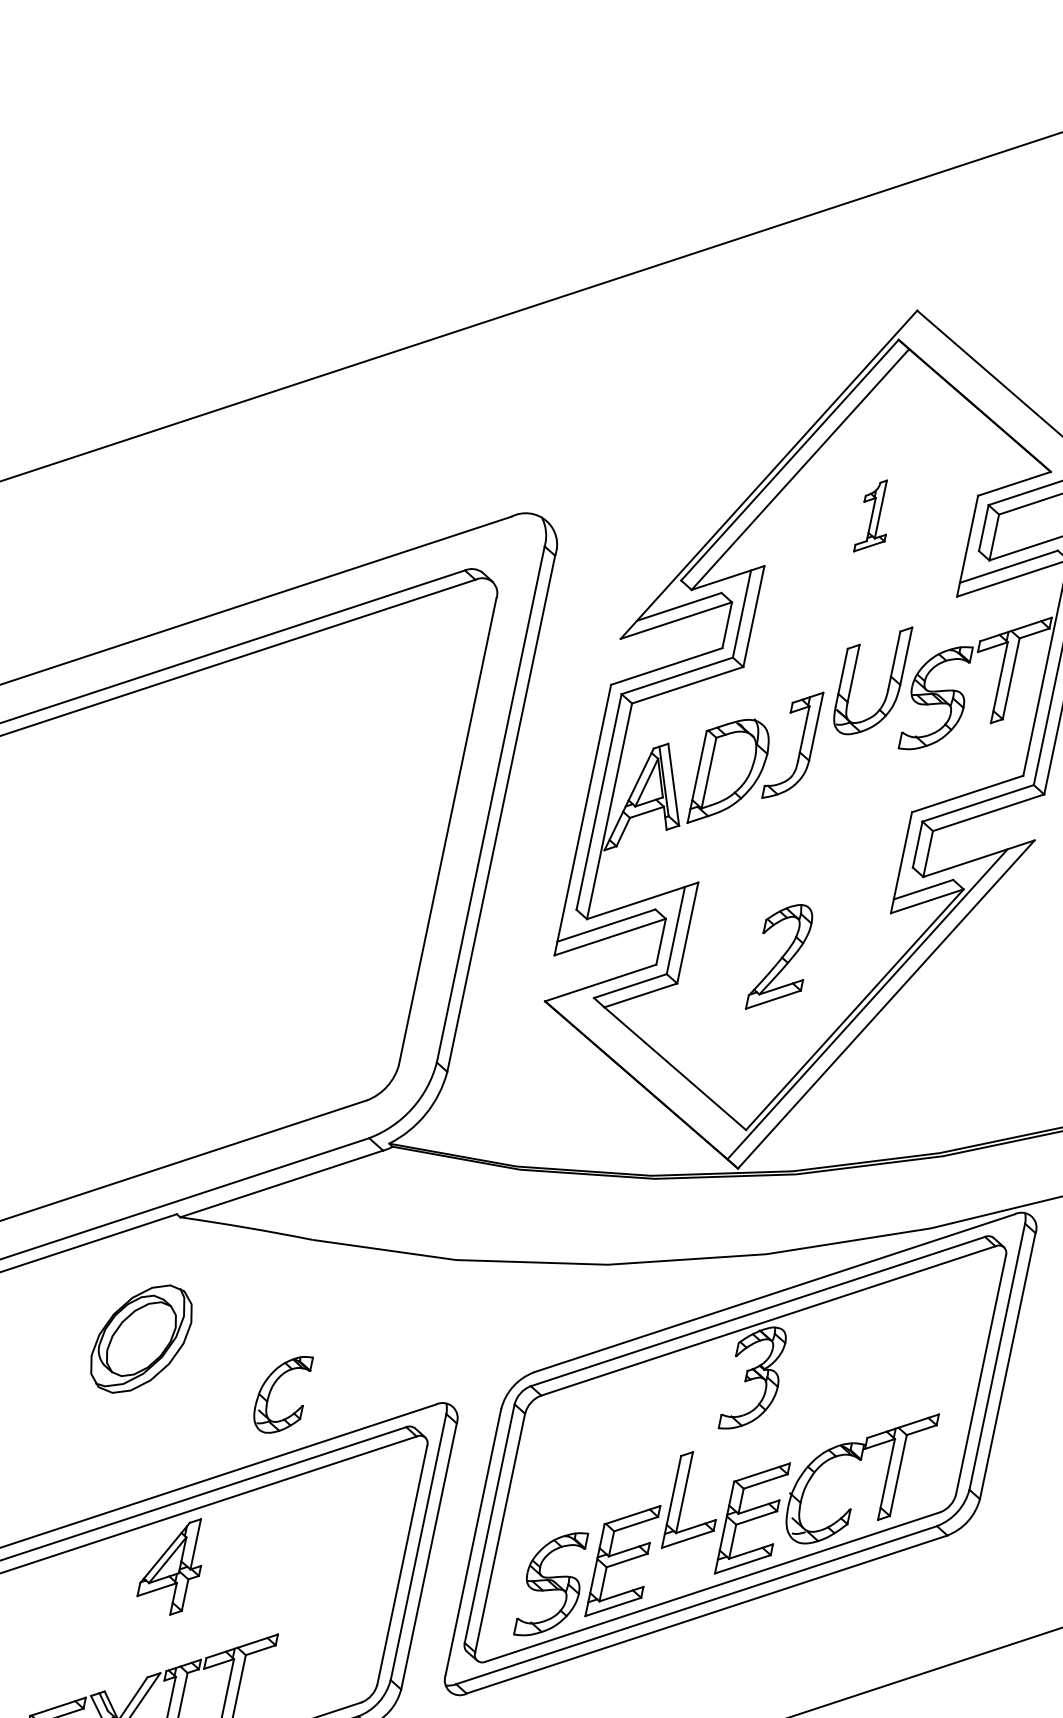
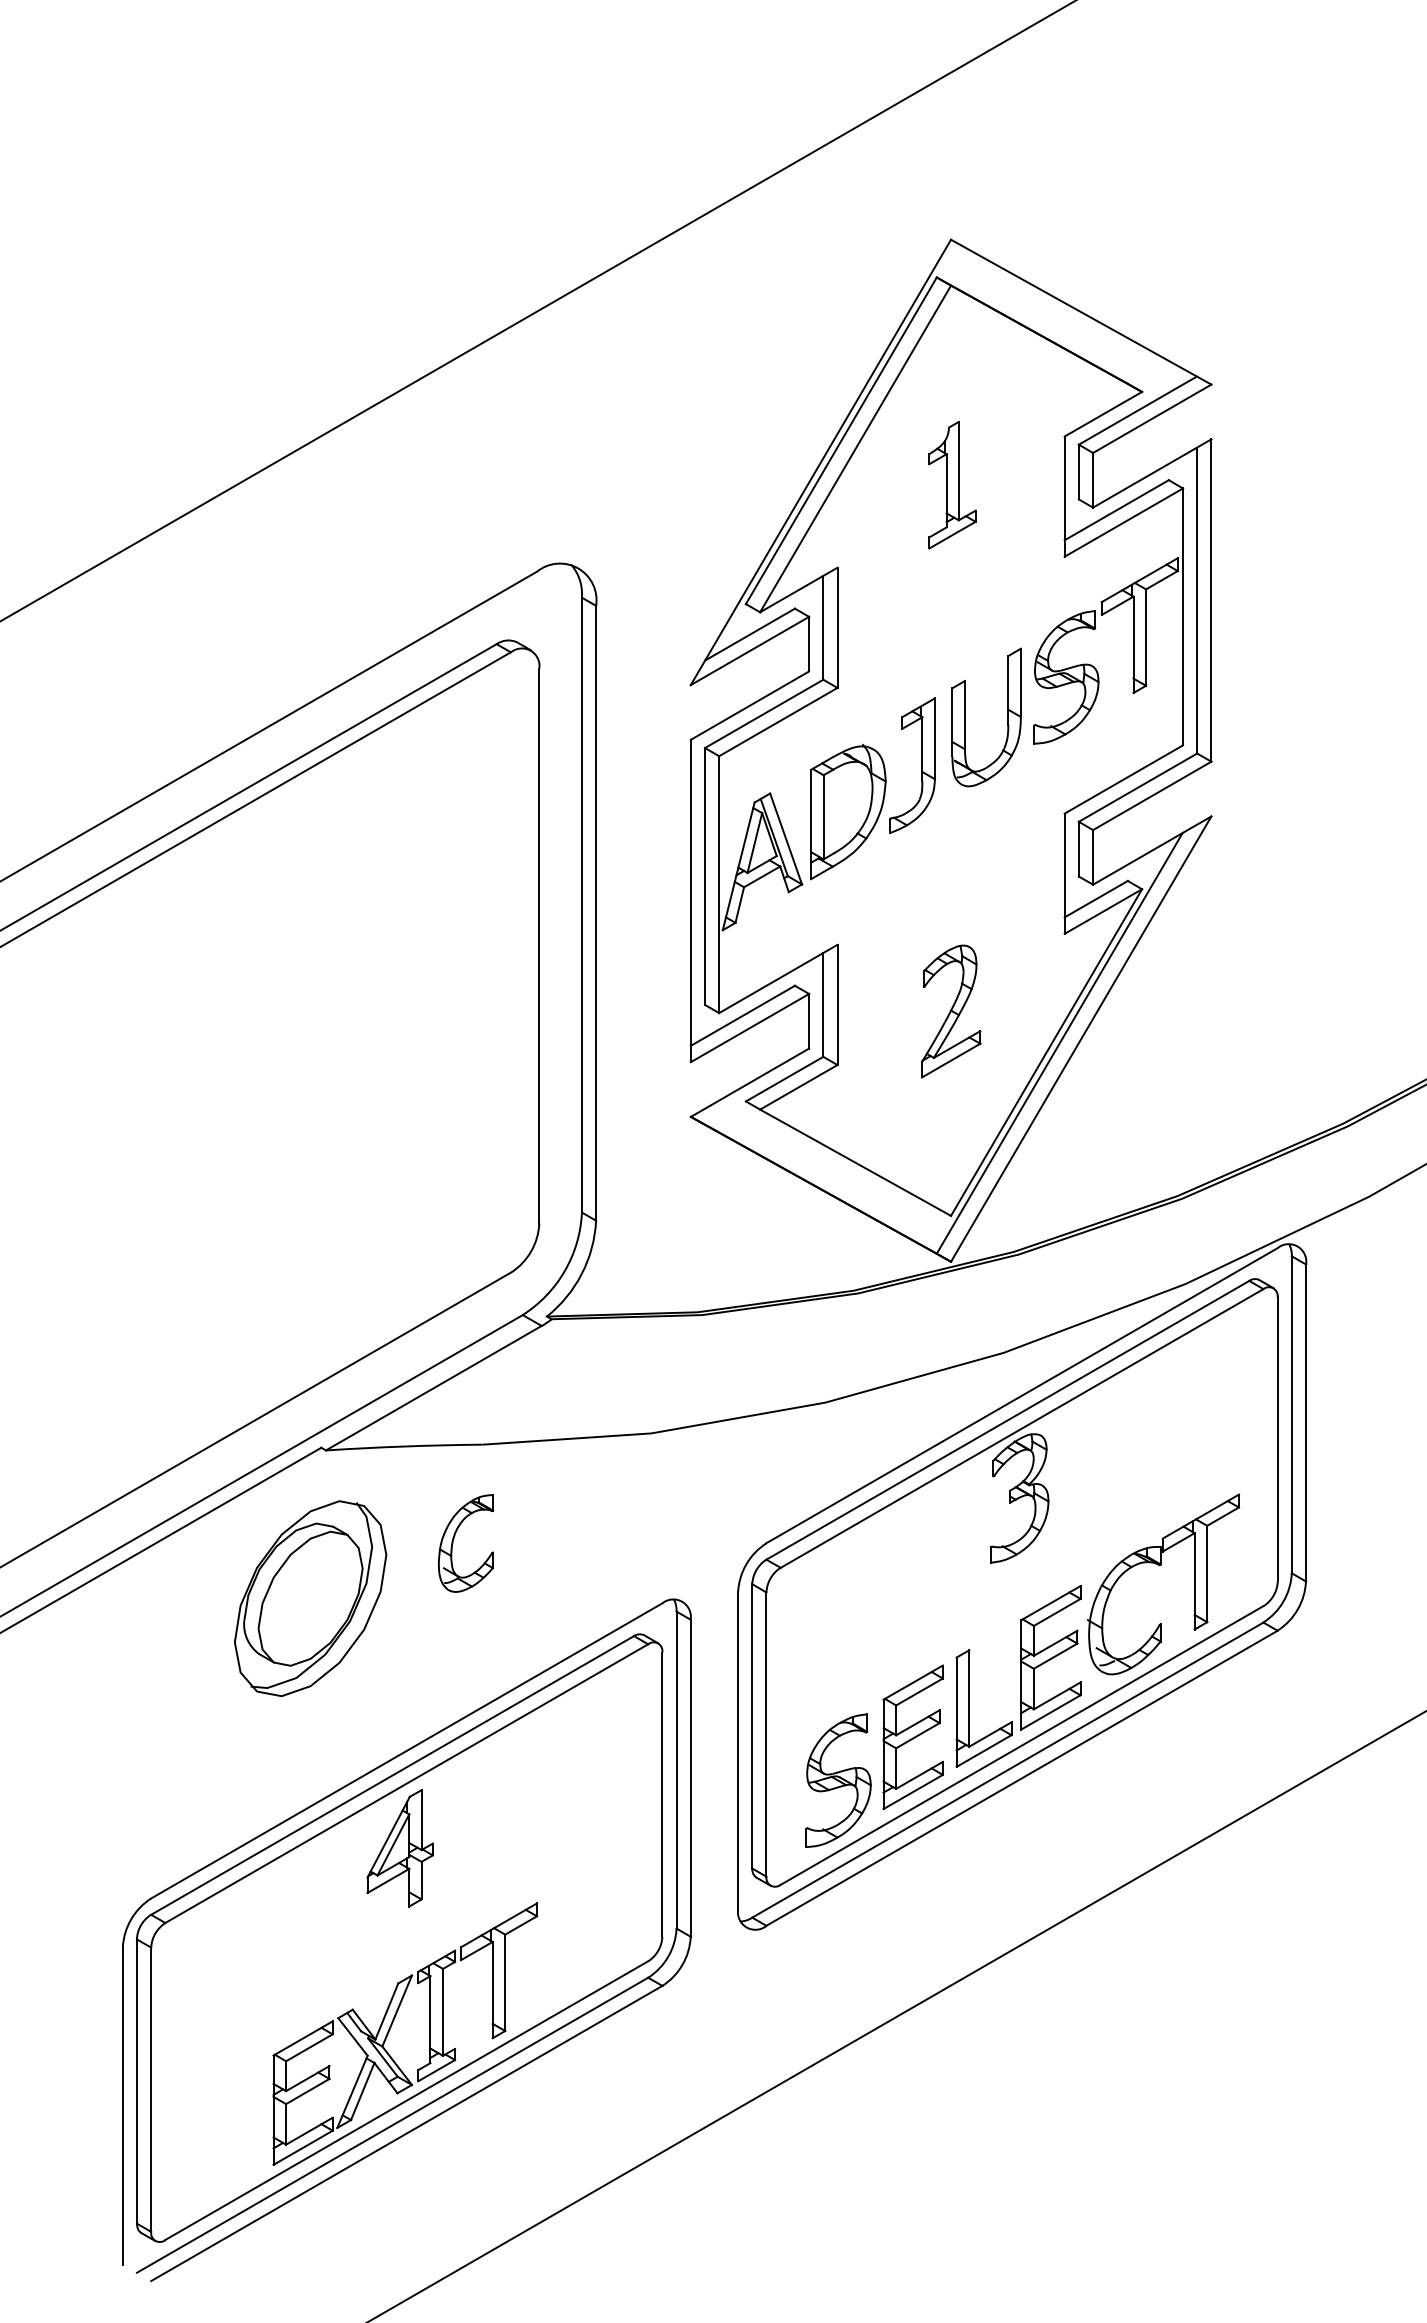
part: (875, 517) -> (952, 485), size x1.43
part: (853, 675) -> (965, 717), moved
part: (141, 1338) -> (310, 1598), size x1.43
part: (272, 1388) -> (454, 1539), moved
part: (682, 1501) -> (969, 1708), moved

